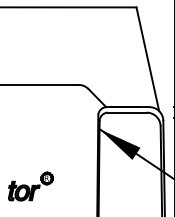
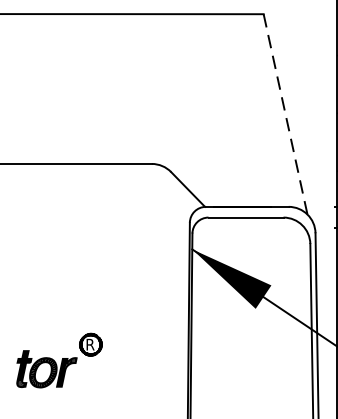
line: (147, 59) -> (284, 114), solid -> dashed

